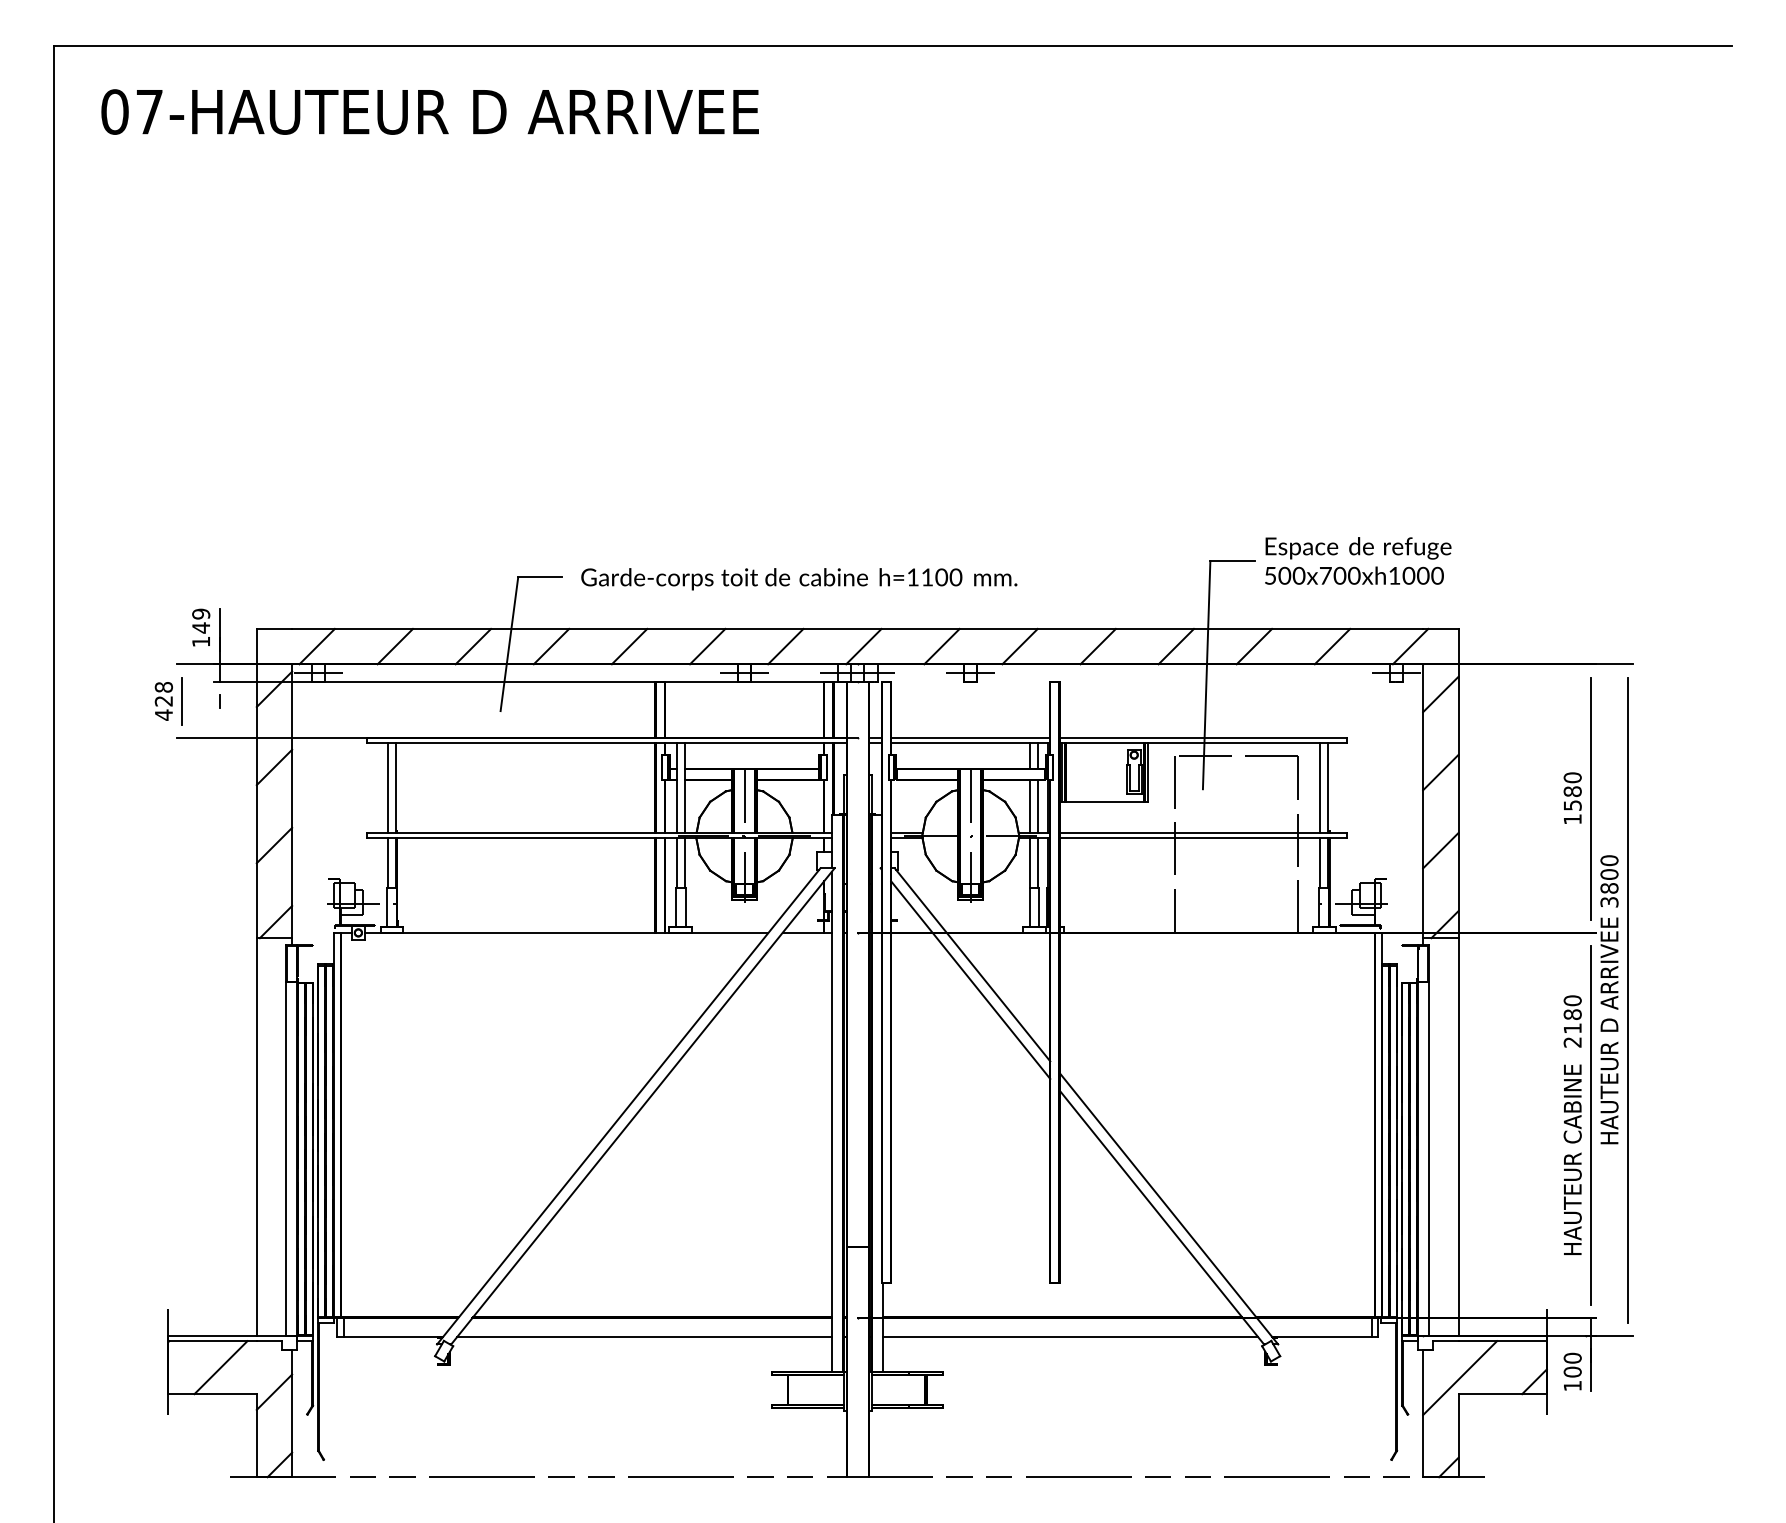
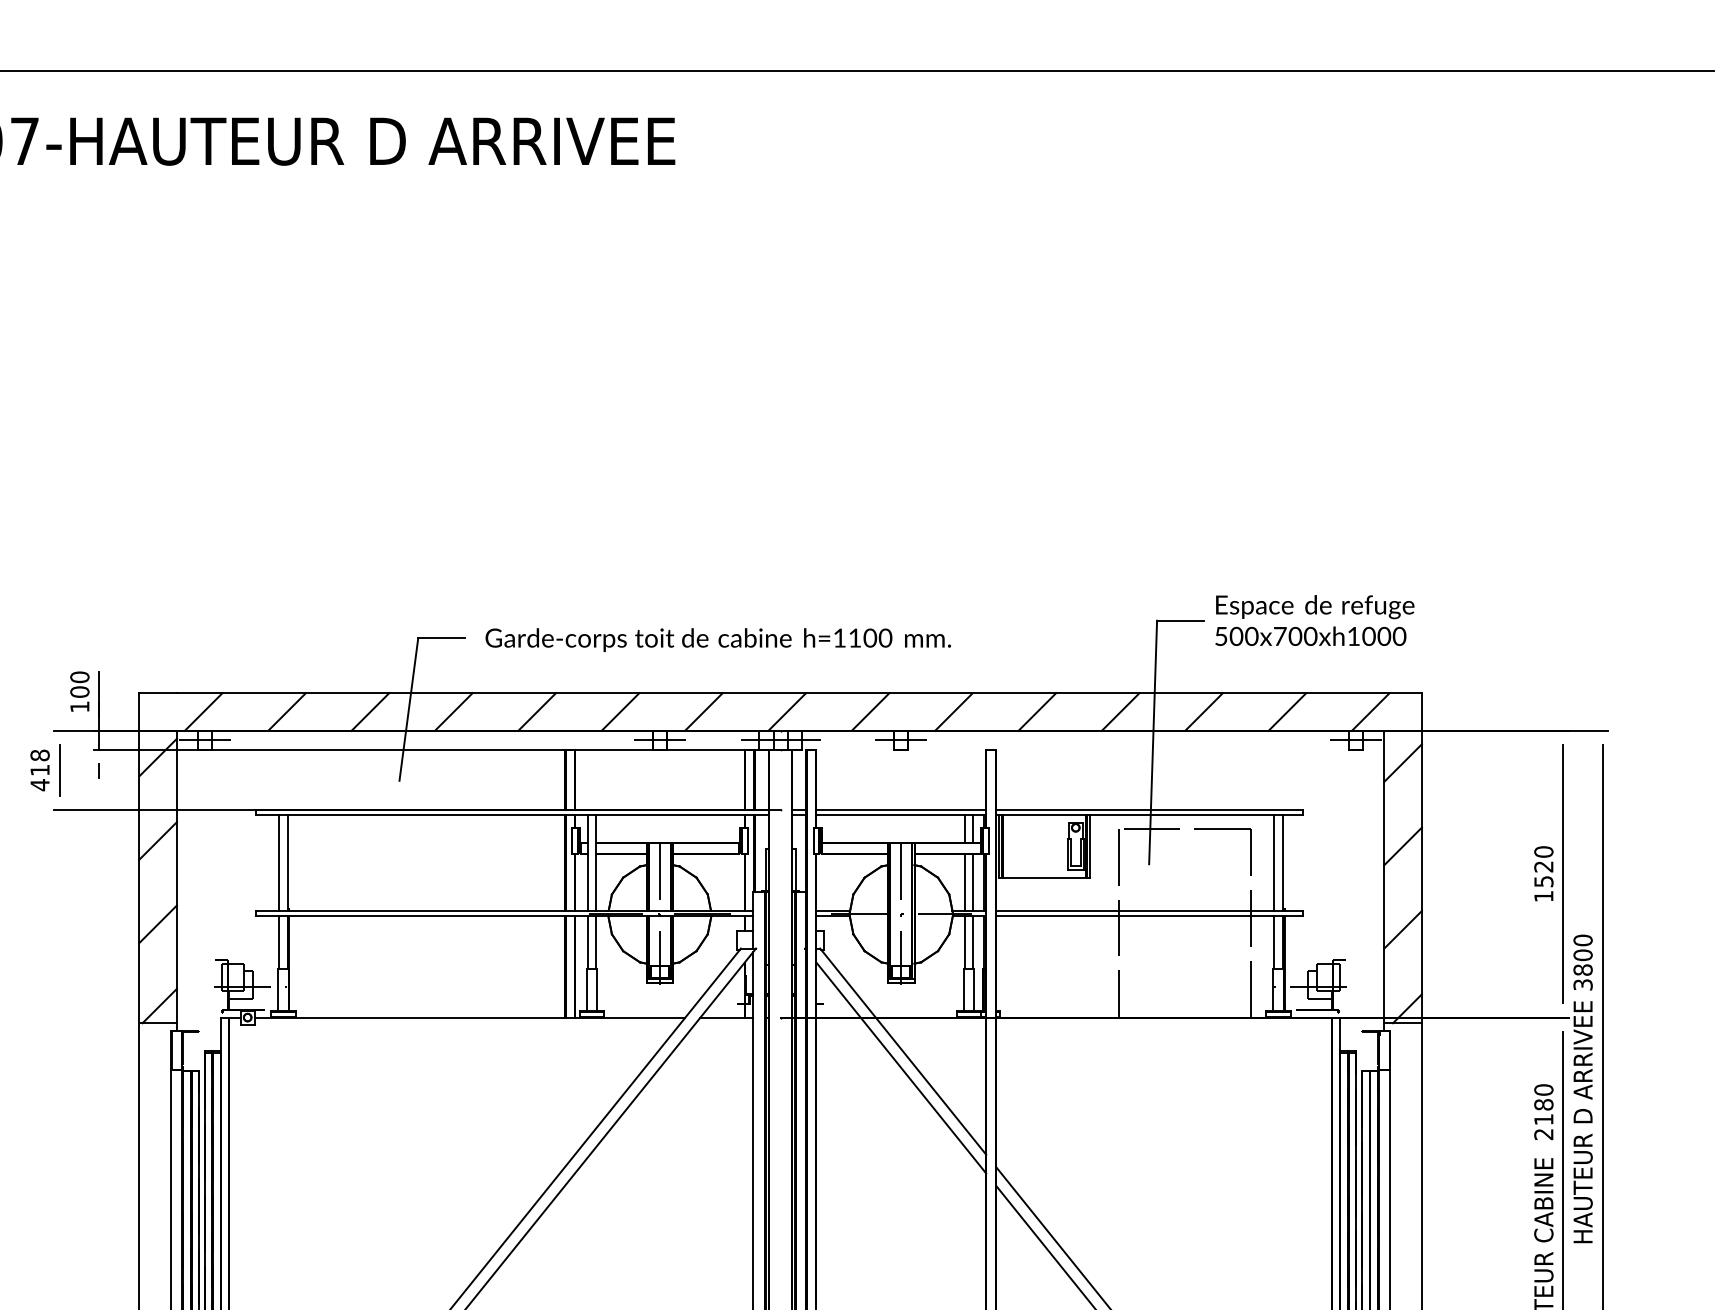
text: (201, 620) -> (80, 684), 149 -> 100
text: (163, 701) -> (39, 770), 428 -> 418
text: (1572, 791) -> (1543, 866), 1580 -> 1520

